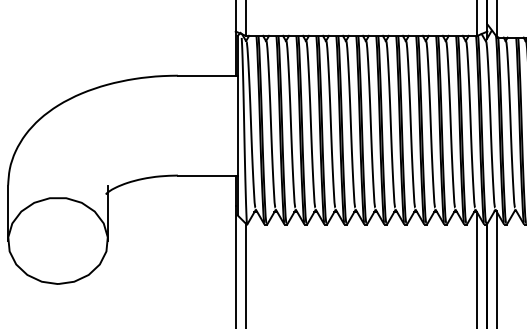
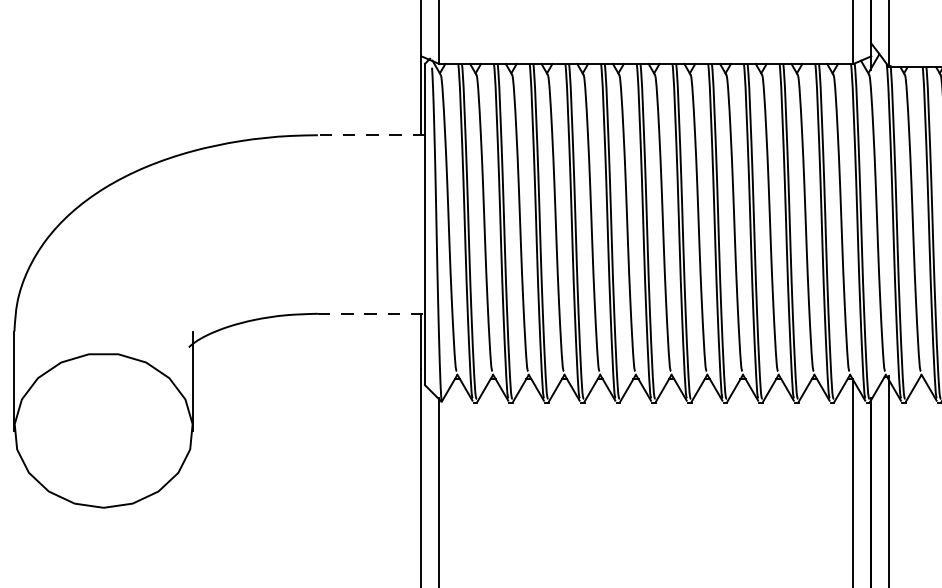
line: (207, 75) -> (370, 134), solid -> dashed
line: (207, 175) -> (370, 313), solid -> dashed

